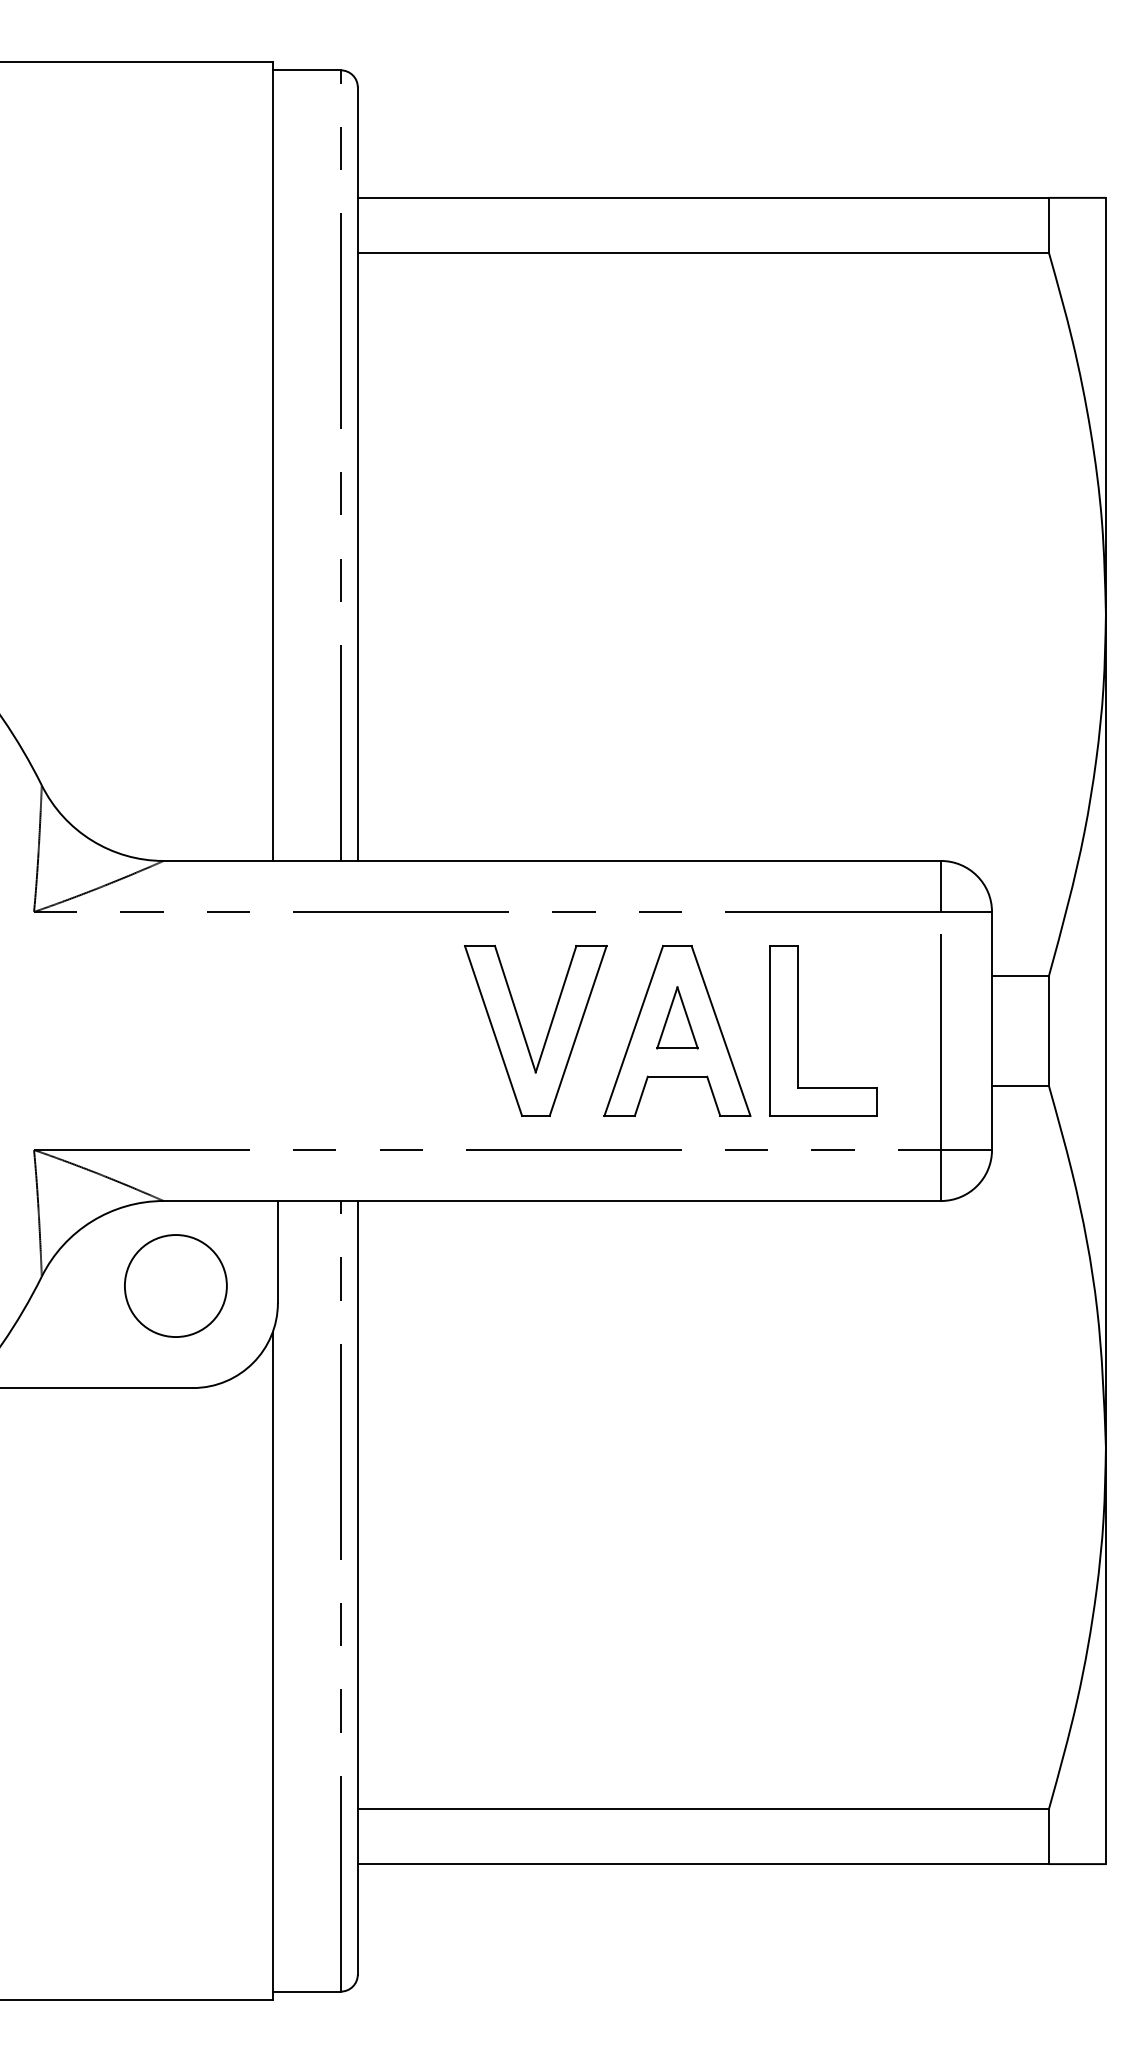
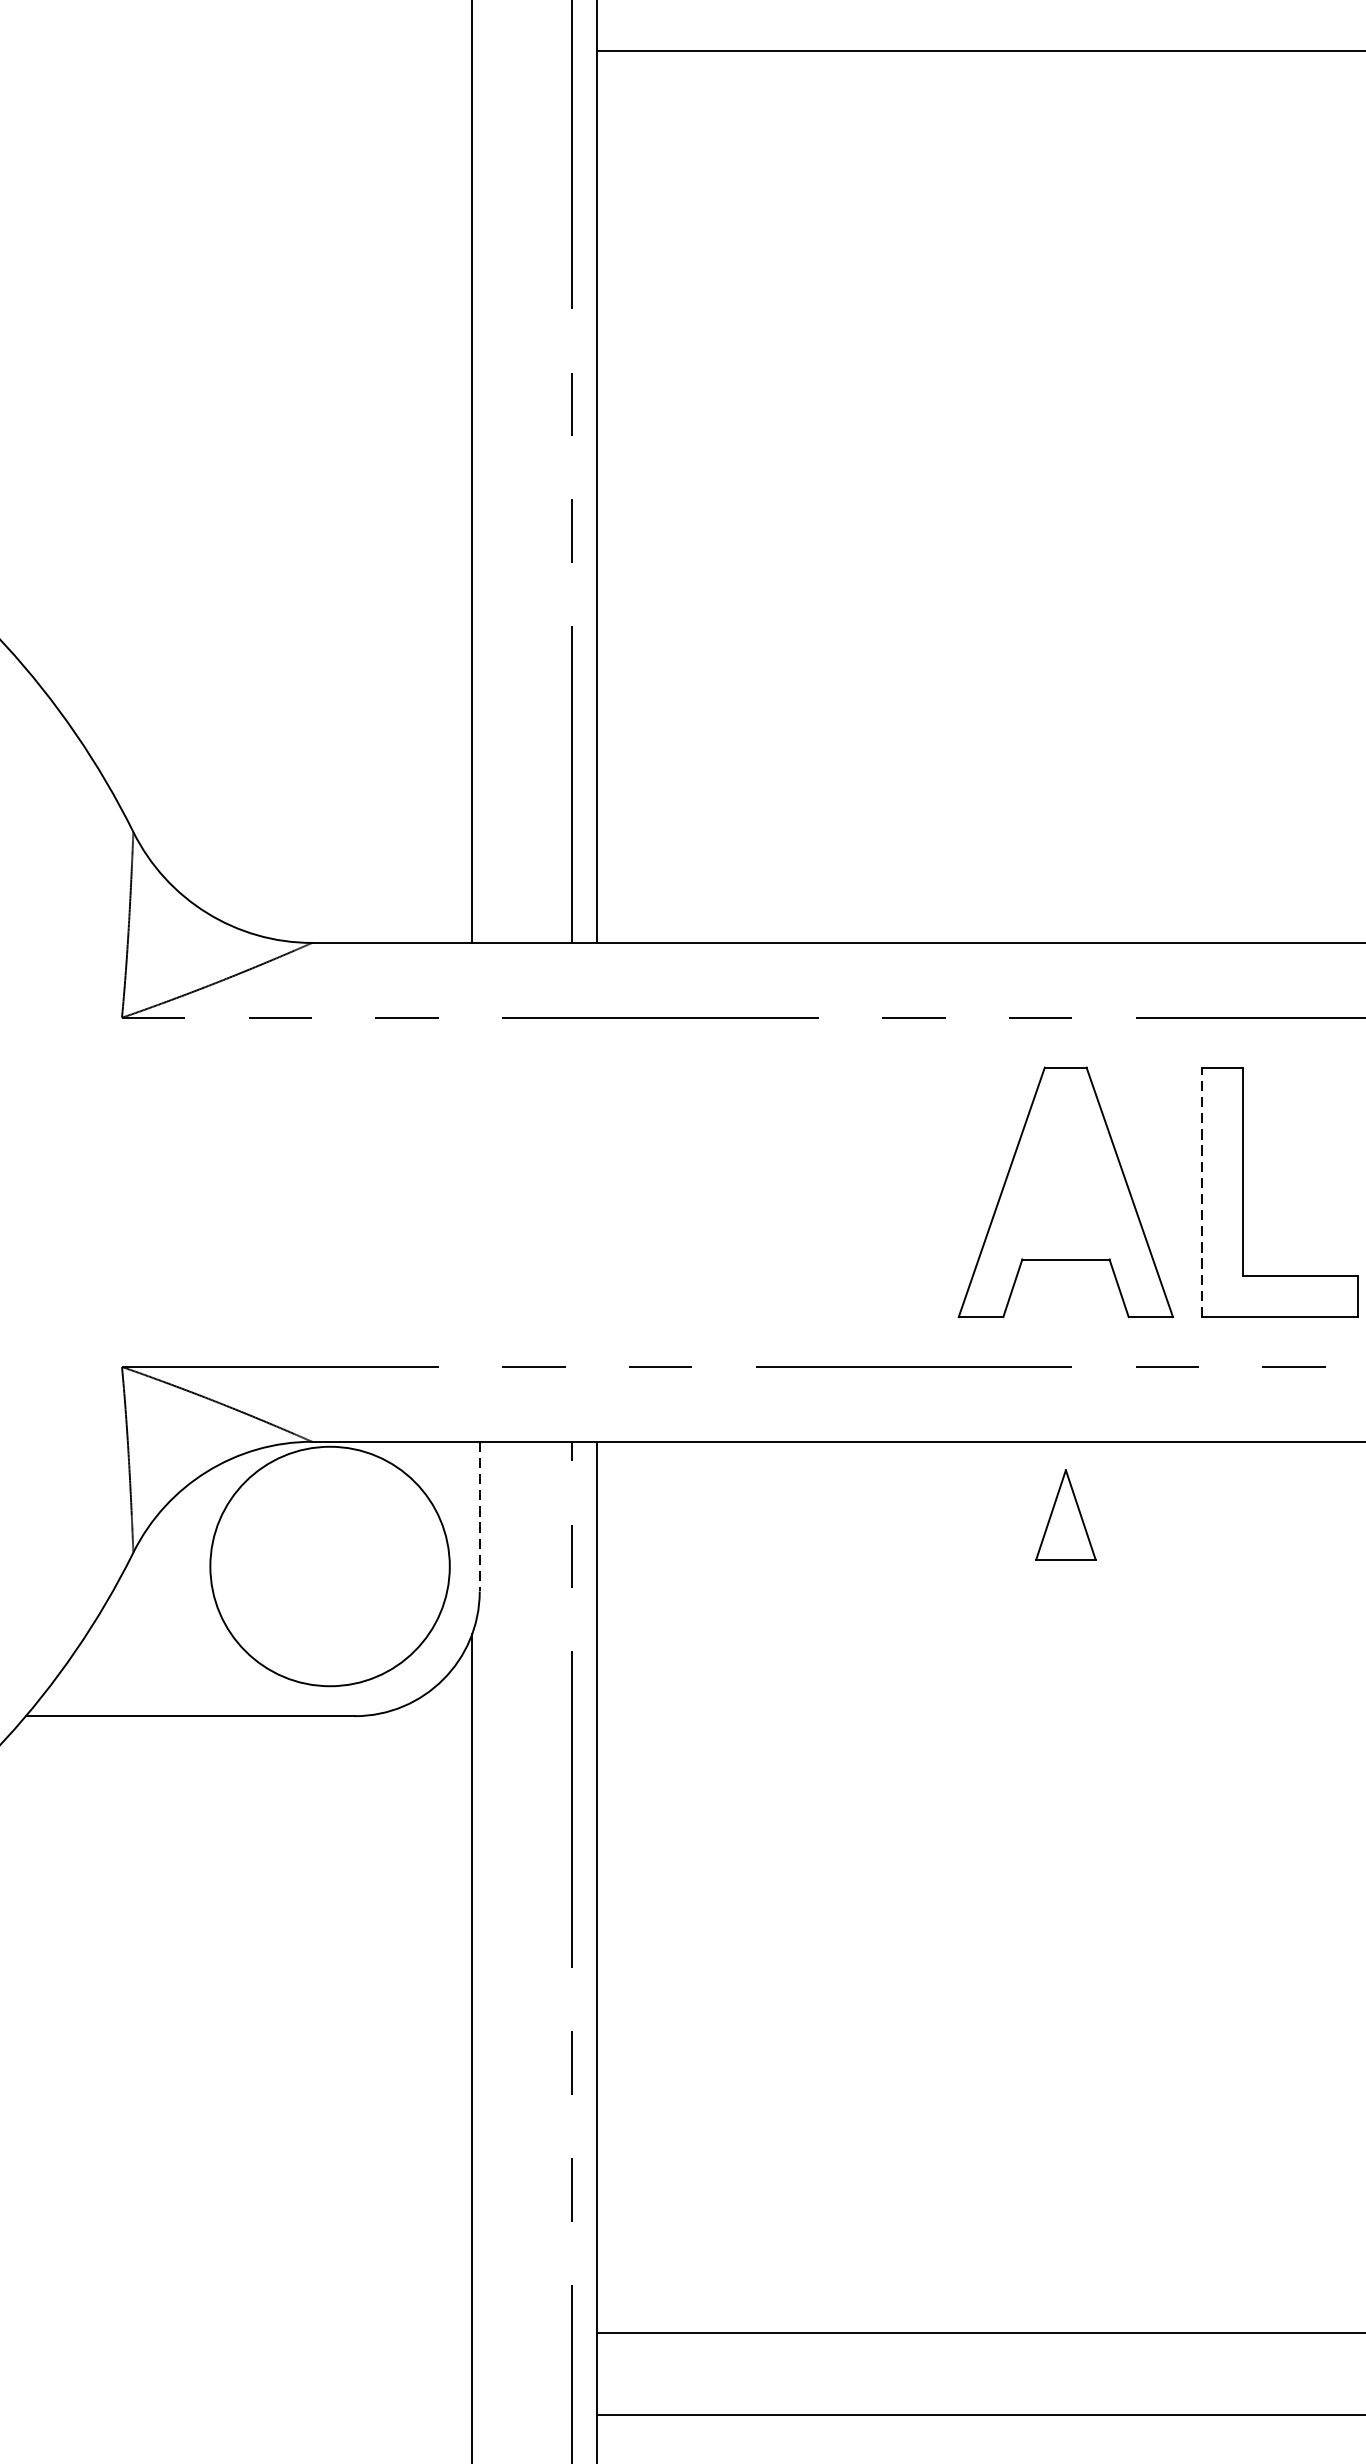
part: (677, 1017) -> (1065, 1514), moved
line: (770, 1030) -> (1202, 1191), solid -> dashed
part: (524, 1033) -> (841, 1196), removed
line: (277, 1252) -> (479, 1517), solid -> dashed
circle: (175, 1286) -> (329, 1567), size x1.6

